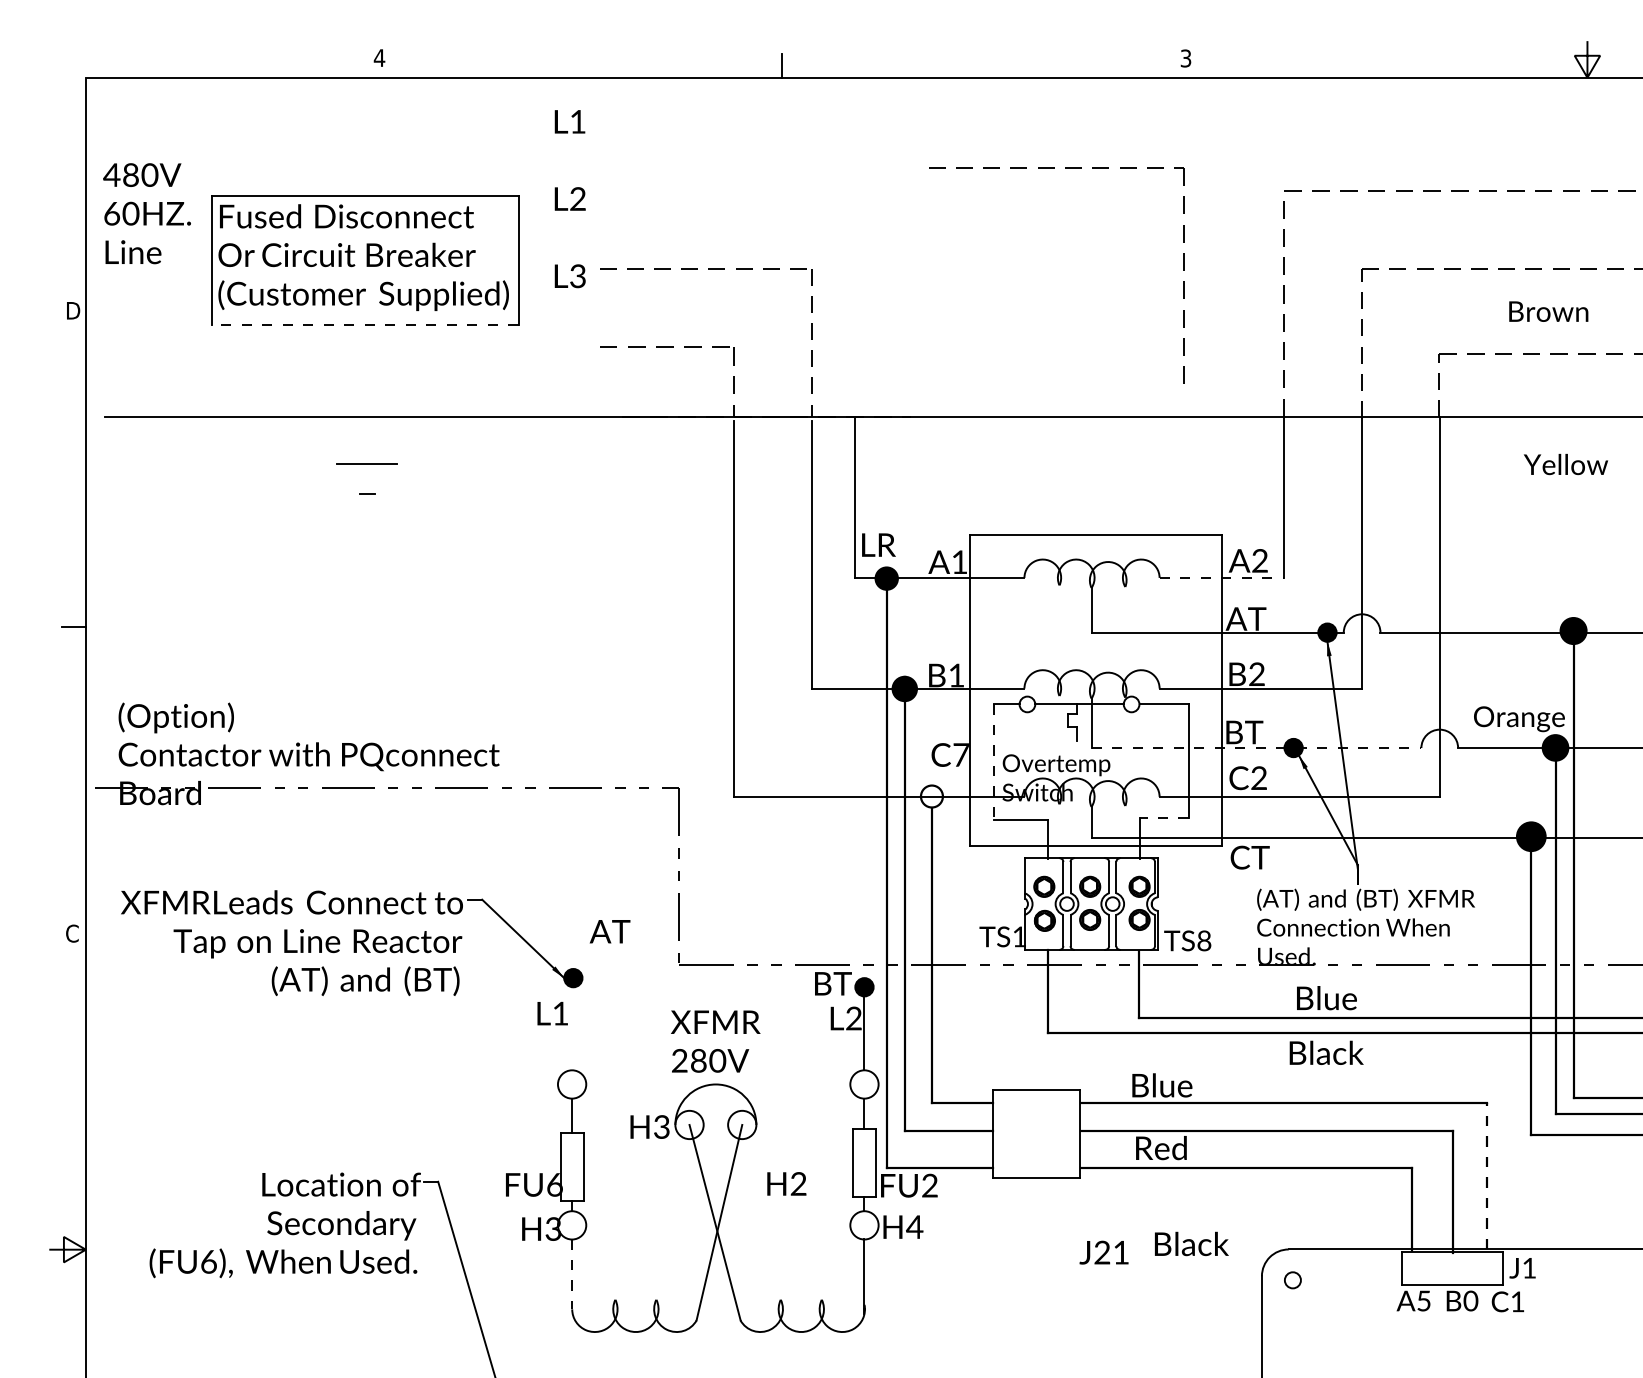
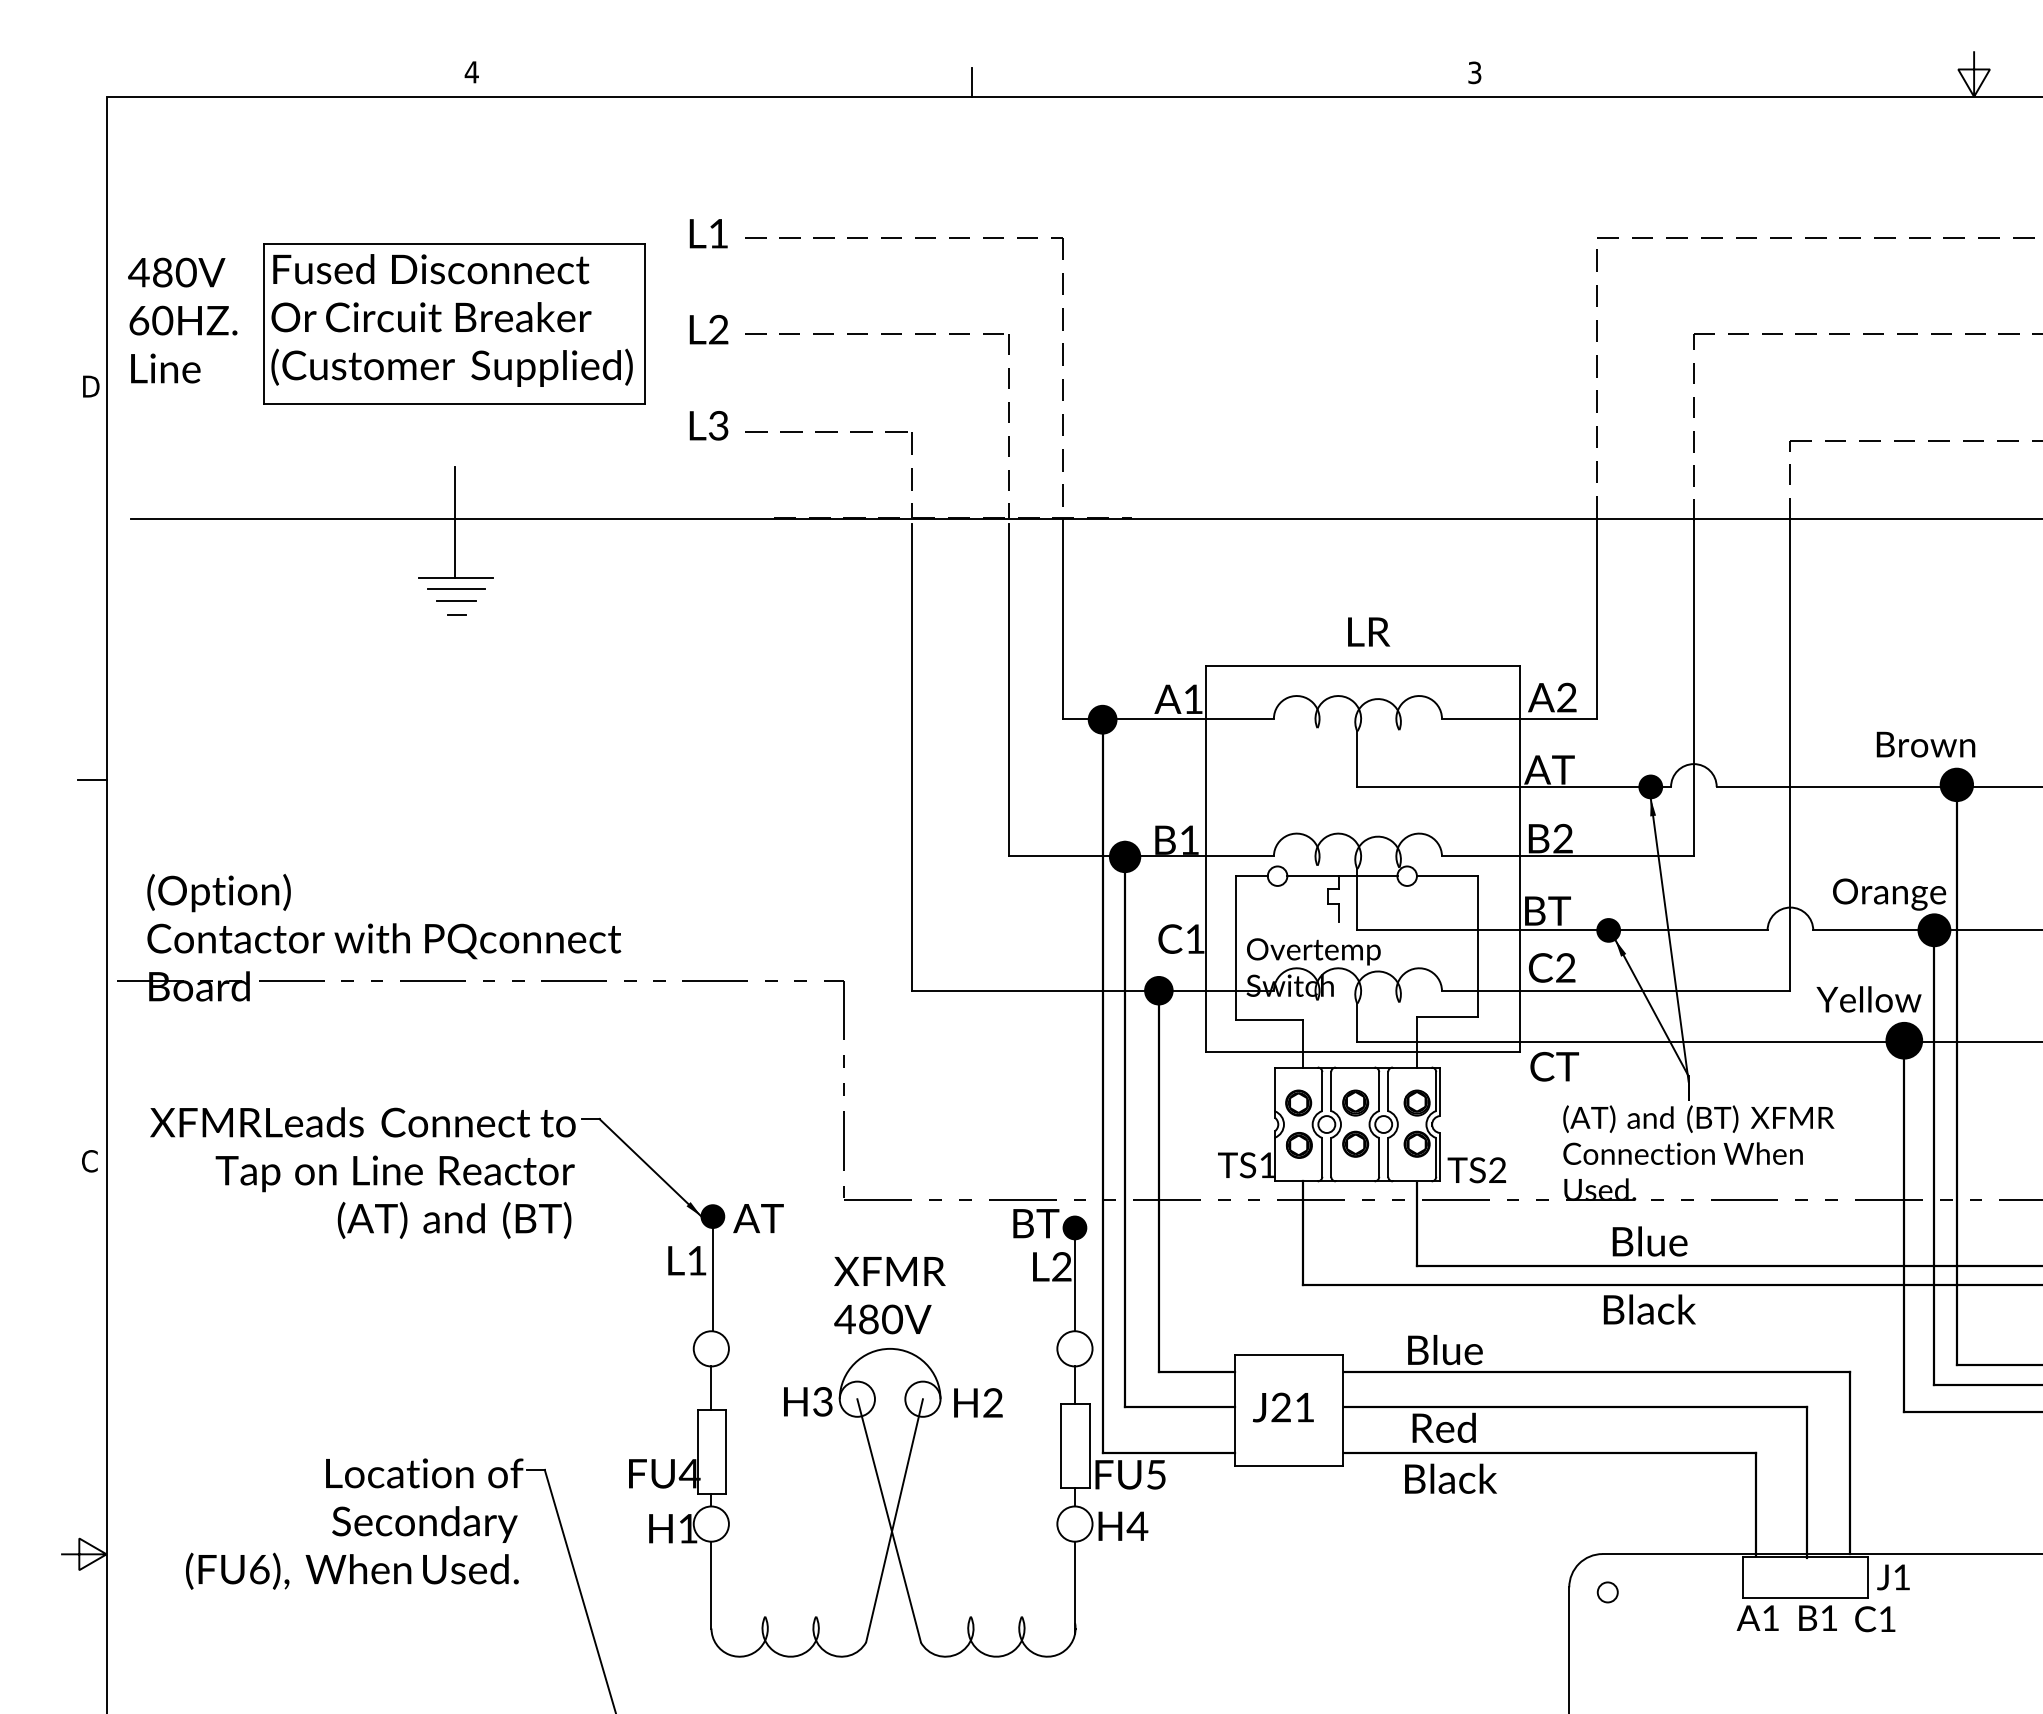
part: (1054, 168) -> (902, 238), moved
text: (569, 199) -> (708, 330), moved
text: (146, 213) -> (182, 320), moved
text: (1548, 311) -> (1925, 744), moved
line: (364, 324) -> (453, 403), dashed -> solid
line: (365, 419) -> (454, 521), added
text: (1565, 464) -> (1868, 999), moved
line: (367, 473) -> (456, 588), added
line: (367, 482) -> (456, 600), added
text: (878, 544) -> (1368, 631), moved
line: (1222, 577) -> (1520, 718), dashed -> solid
line: (1256, 748) -> (1562, 931), dashed -> solid
text: (960, 754) -> (1194, 938), C7 -> C1
line: (993, 762) -> (1235, 948), dashed -> solid
fill: (931, 796) -> (1158, 990), added
line: (1164, 817) -> (1448, 1016), dashed -> solid
text: (609, 931) -> (757, 1218), moved
text: (1204, 941) -> (1497, 1171), TS8 -> TS2
line: (573, 1024) -> (713, 1274), added
text: (679, 1060) -> (844, 1319), 280V -> 480V
line: (1487, 1176) -> (1849, 1463), dashed -> solid
text: (786, 1183) -> (977, 1402), moved
text: (554, 1184) -> (689, 1473), FU6 -> FU4
text: (929, 1185) -> (1155, 1474), FU2 -> FU5
text: (552, 1228) -> (686, 1527), H3 -> H1
text: (1191, 1243) -> (1450, 1478), moved
text: (1103, 1252) -> (1282, 1407), moved
line: (572, 1274) -> (711, 1585), dashed -> solid
text: (1423, 1300) -> (1770, 1617), A5 -> A1
text: (1470, 1300) -> (1828, 1617), B0 -> B1

